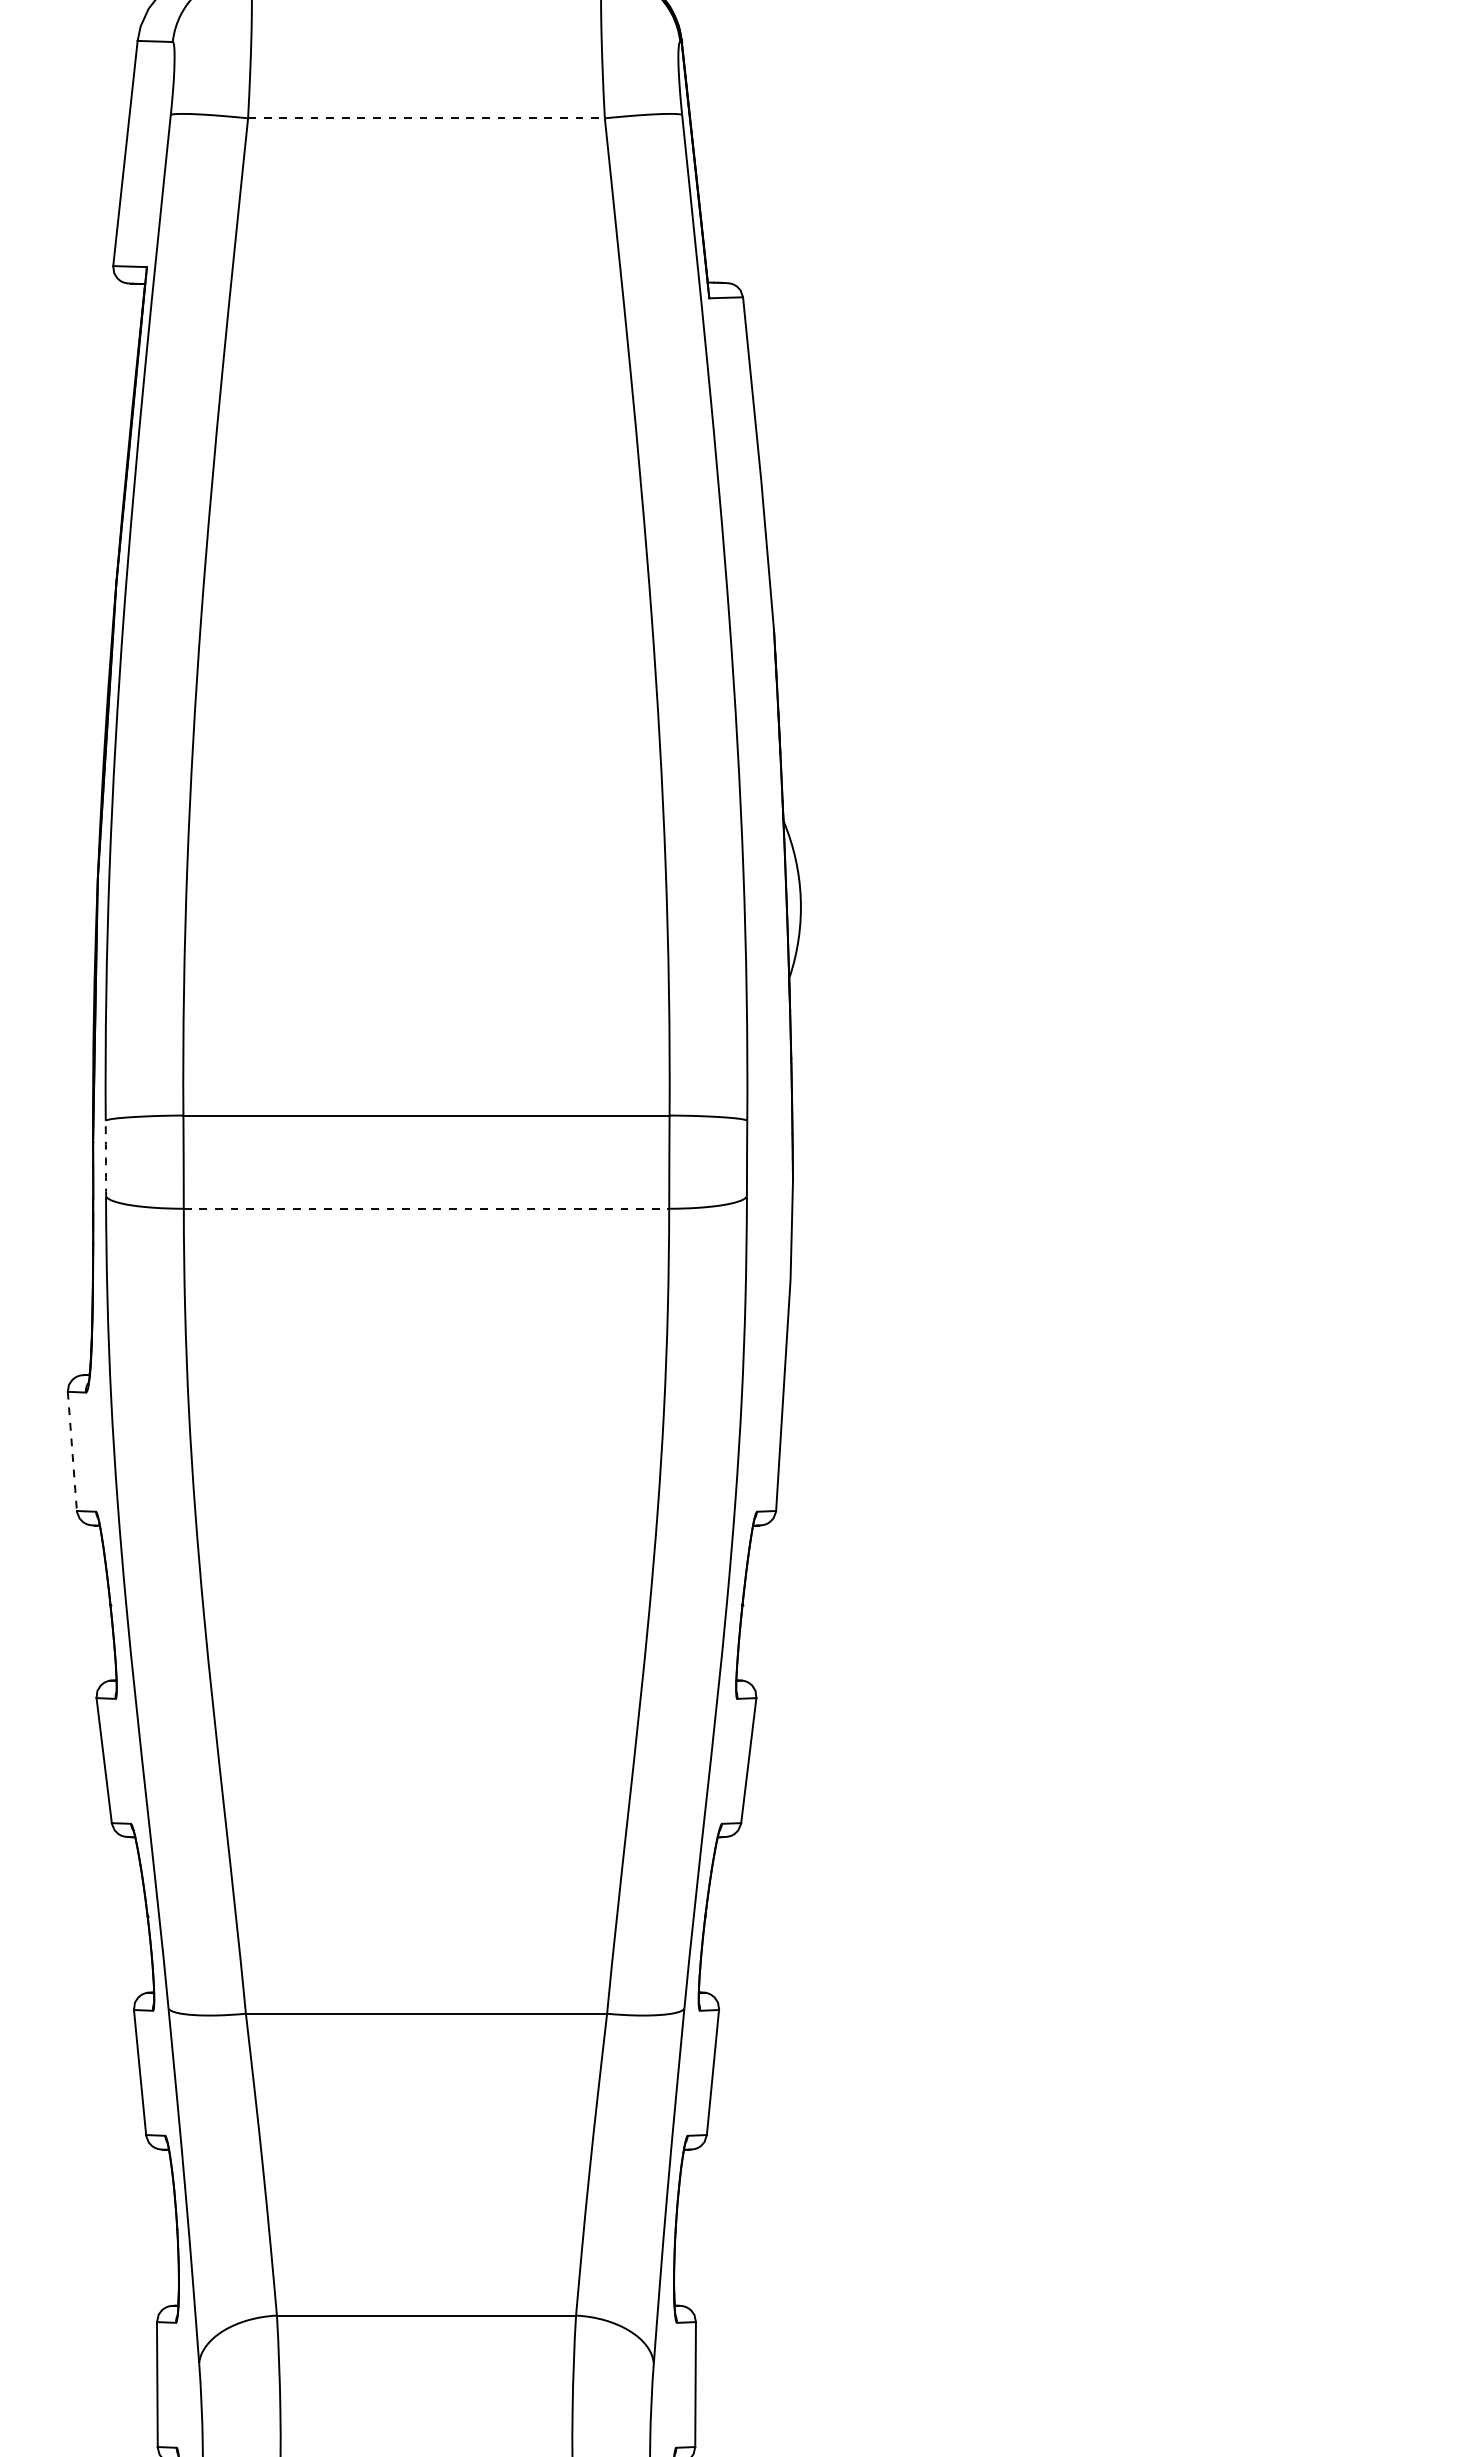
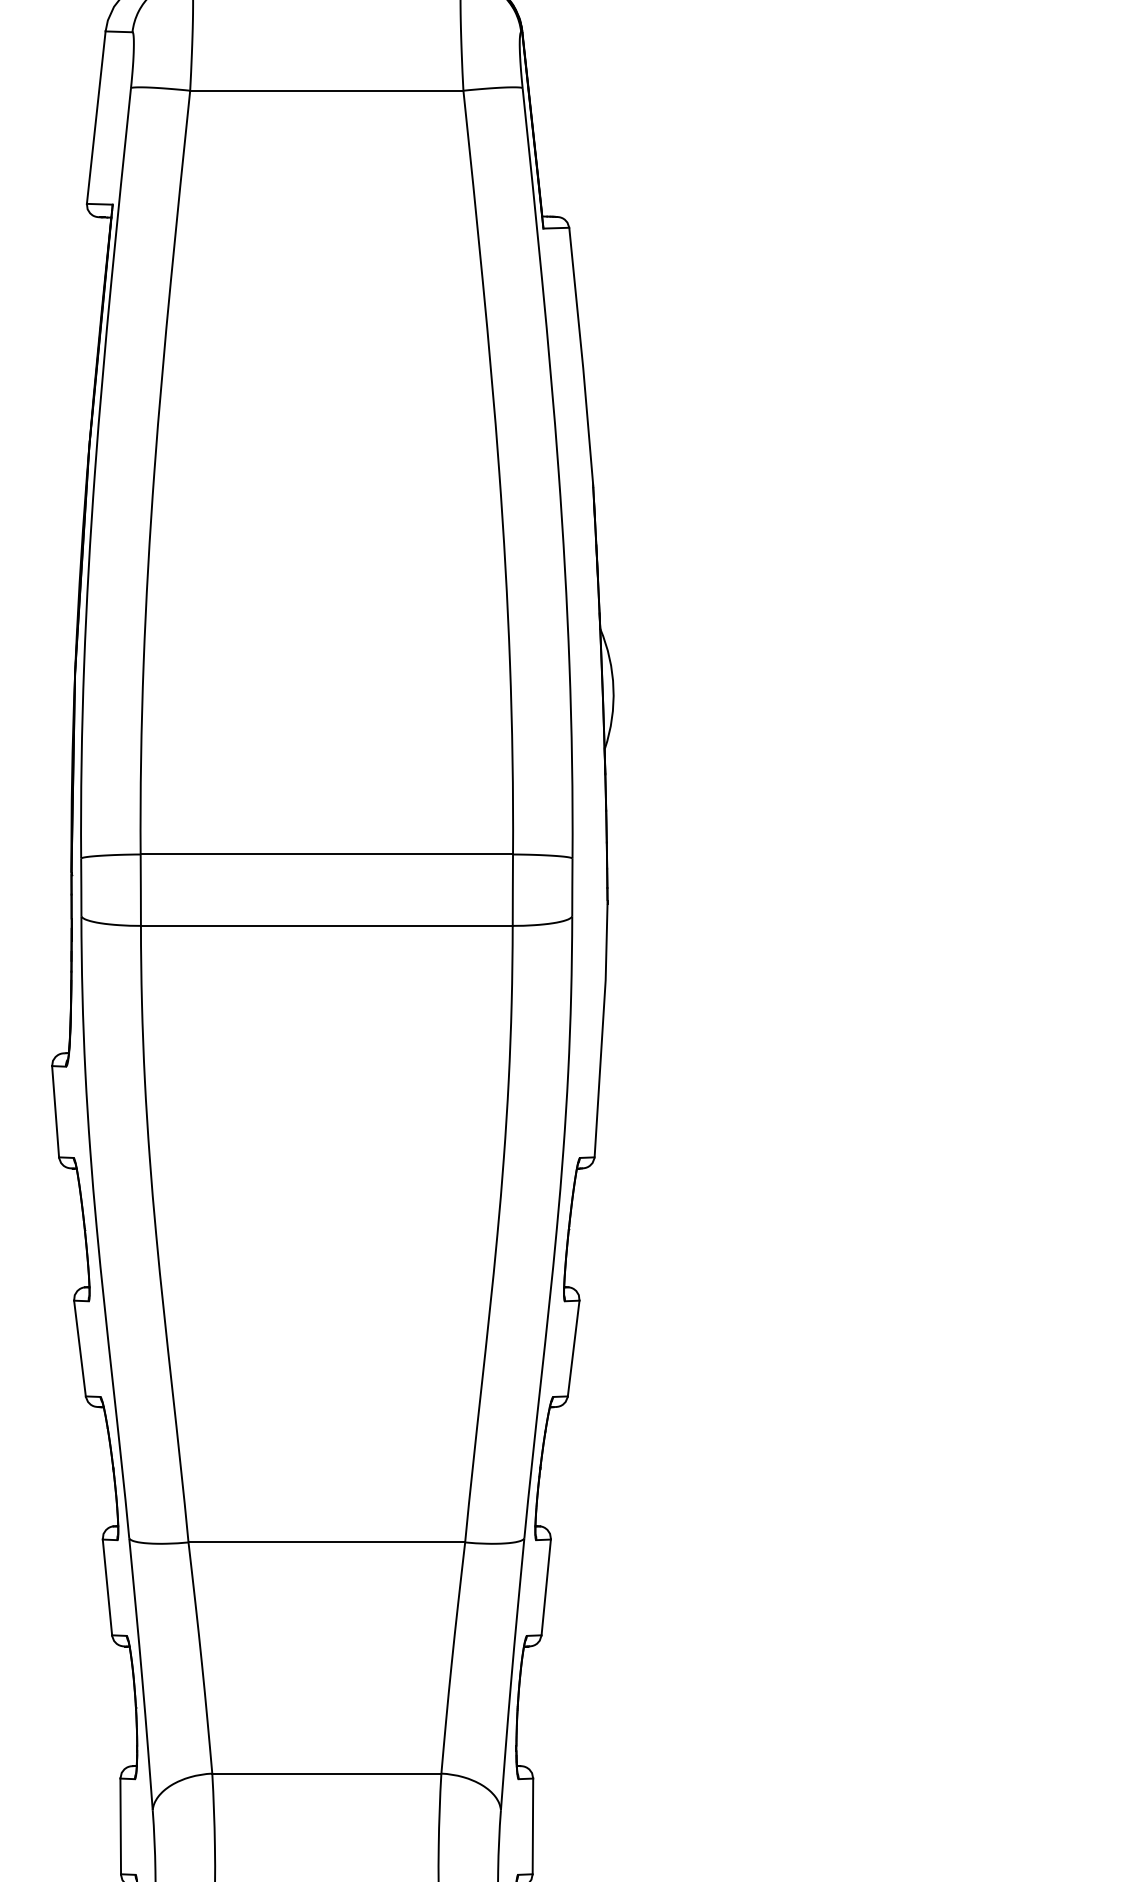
line: (426, 118) -> (326, 90), dashed -> solid
arc: (105, 1158) -> (80, 887), dashed -> solid
line: (426, 1208) -> (326, 925), dashed -> solid
line: (72, 1451) -> (55, 1111), dashed -> solid

